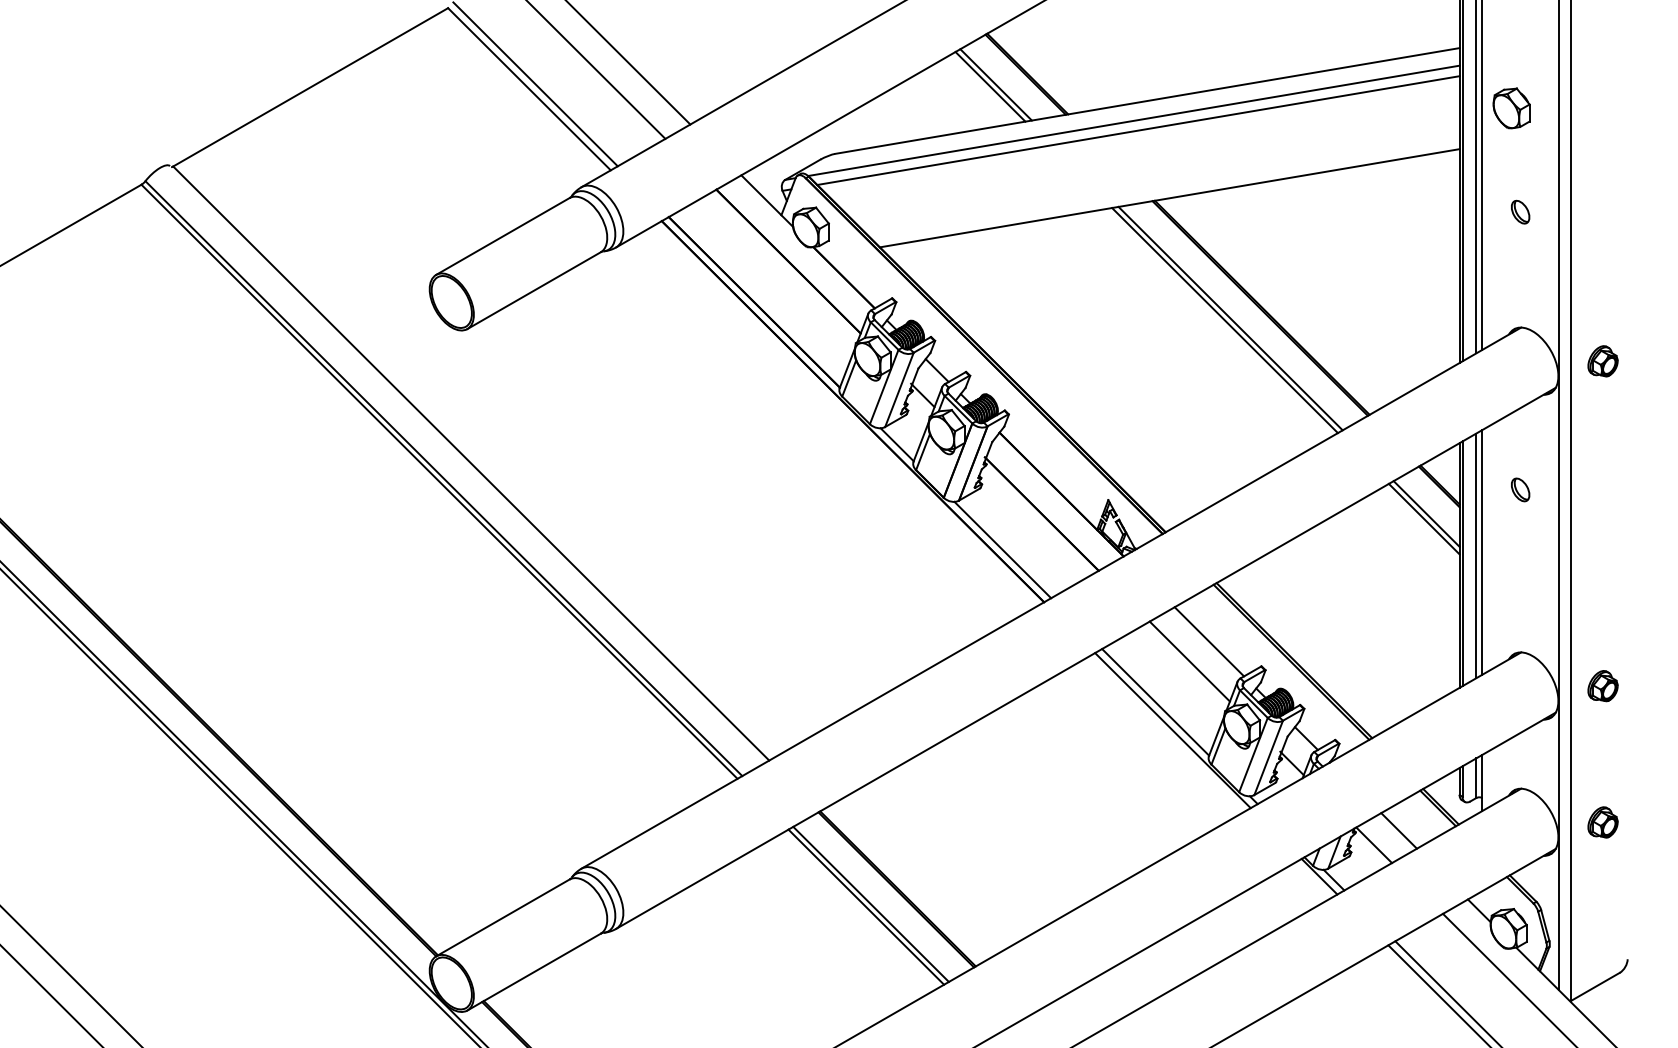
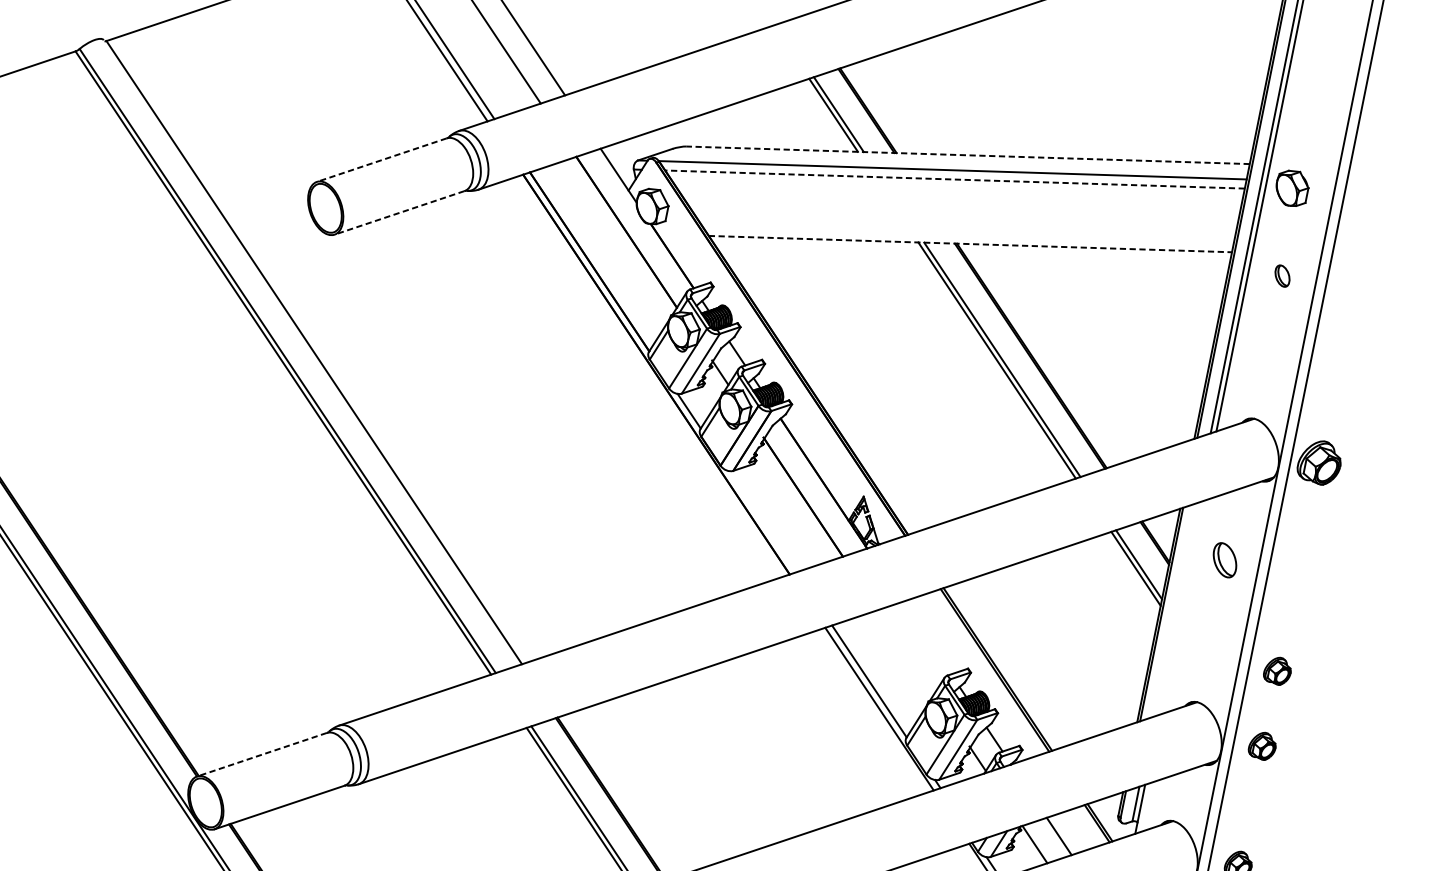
line: (1147, 101) -> (968, 155), solid -> dashed
part: (1511, 108) -> (1291, 188), moved
line: (1138, 130) -> (955, 179), solid -> dashed
line: (1170, 198) -> (971, 244), solid -> dashed
part: (1520, 211) -> (1282, 275), moved
line: (502, 236) -> (381, 160), solid -> dashed
line: (534, 290) -> (399, 212), solid -> dashed
part: (1602, 361) -> (1319, 462), size x1.6
part: (1520, 489) -> (1225, 559), size x1.6
line: (1002, 549) -> (762, 521), removed
line: (1482, 552) -> (1180, 608), removed
line: (1476, 555) -> (1175, 609), removed
part: (1602, 600) -> (1277, 671), added
line: (1209, 641) -> (927, 637), removed
line: (1189, 661) -> (906, 651), removed
line: (502, 917) -> (261, 754), solid -> dashed

